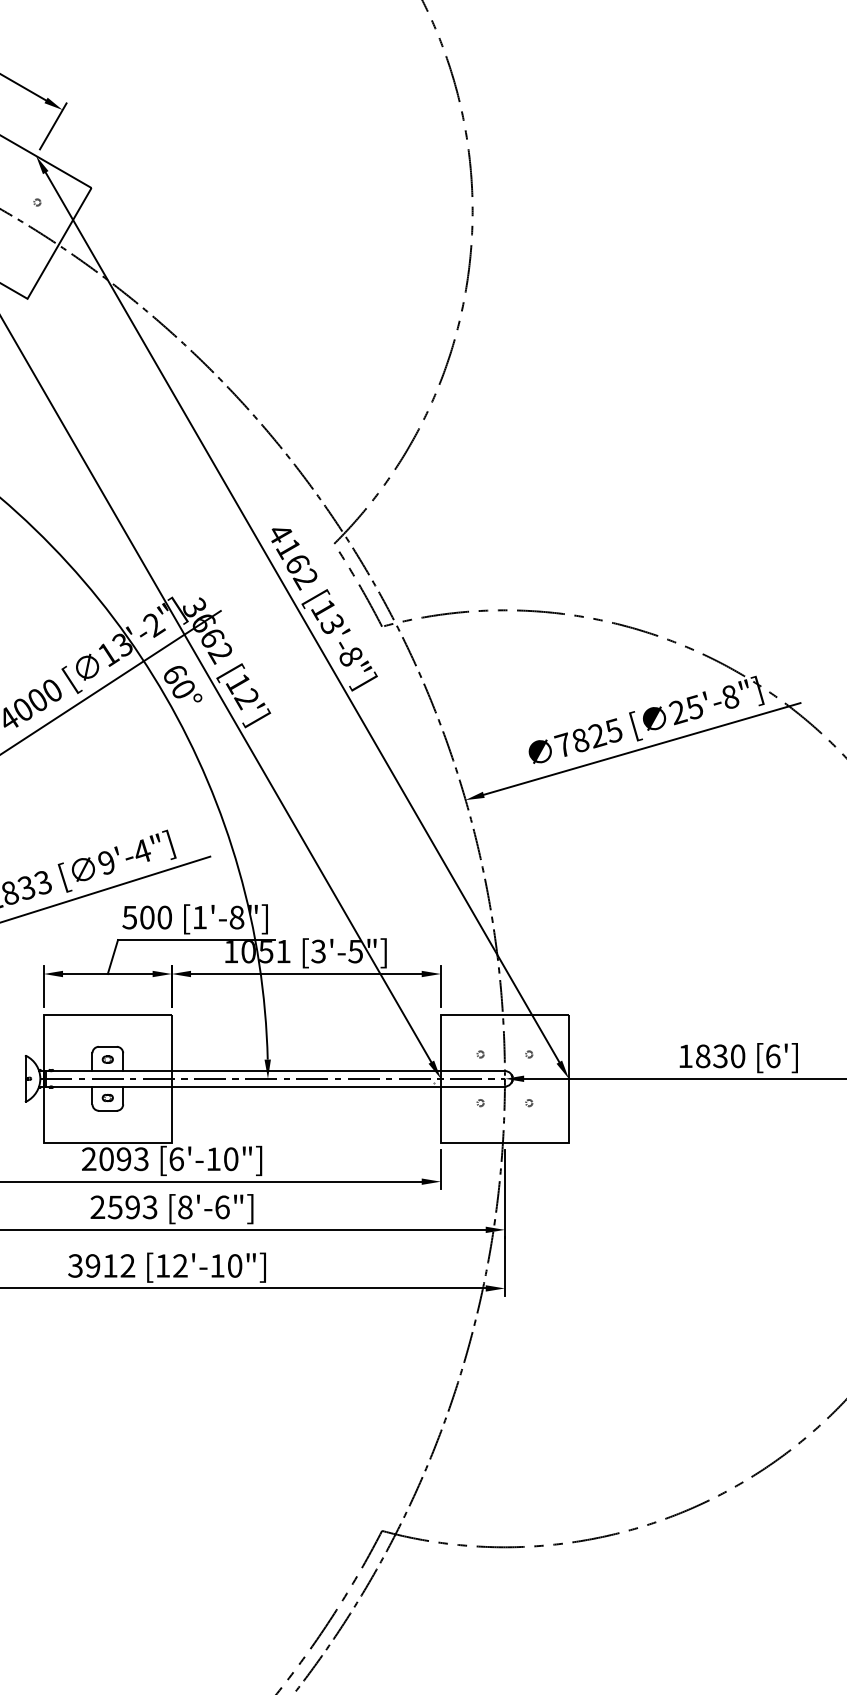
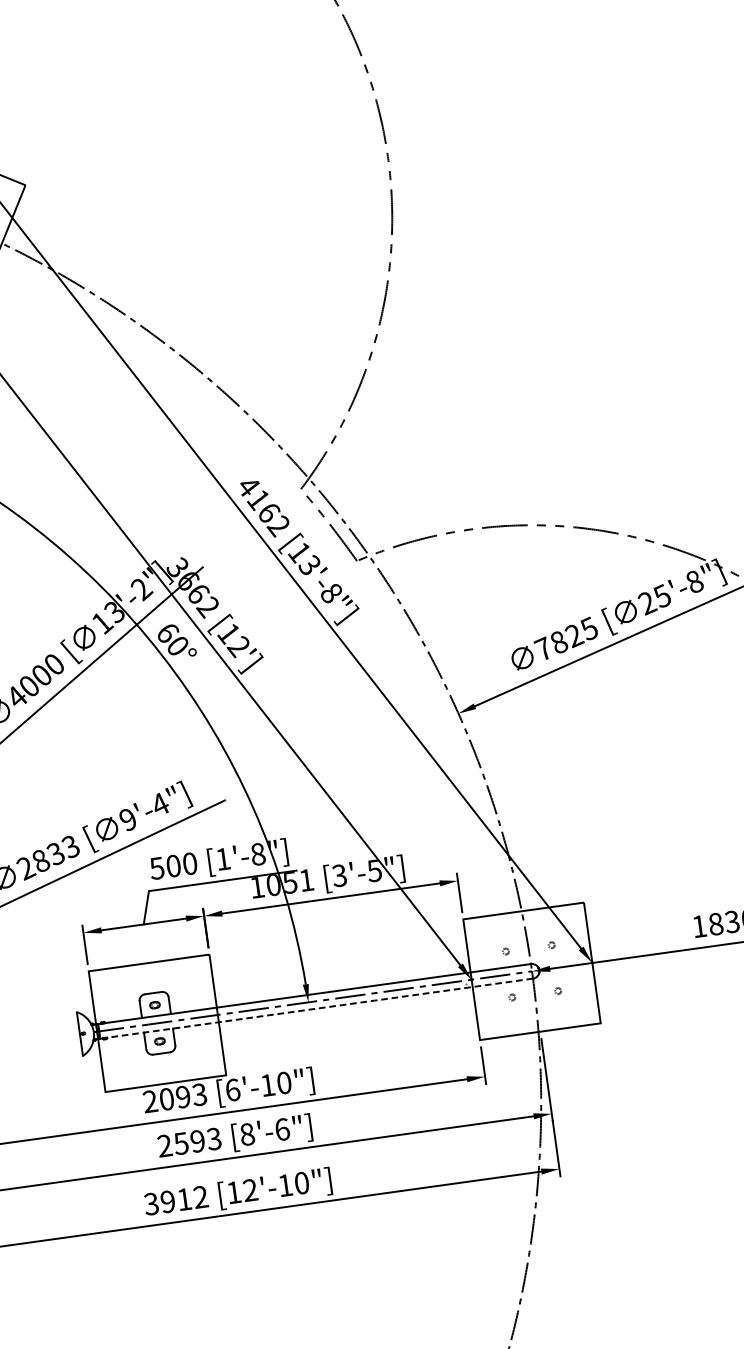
line: (278, 1086) -> (319, 1008), solid -> dashed

